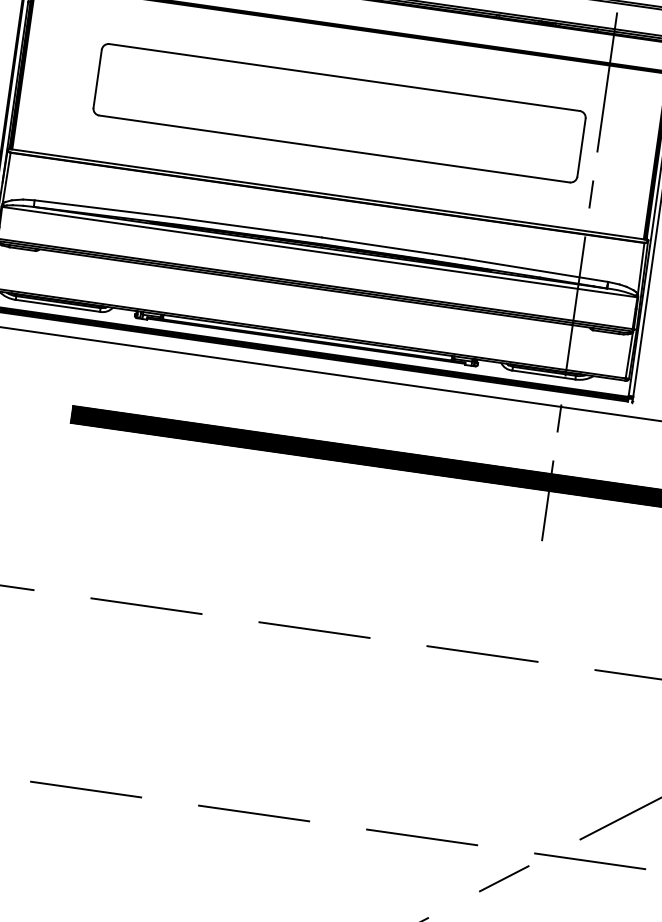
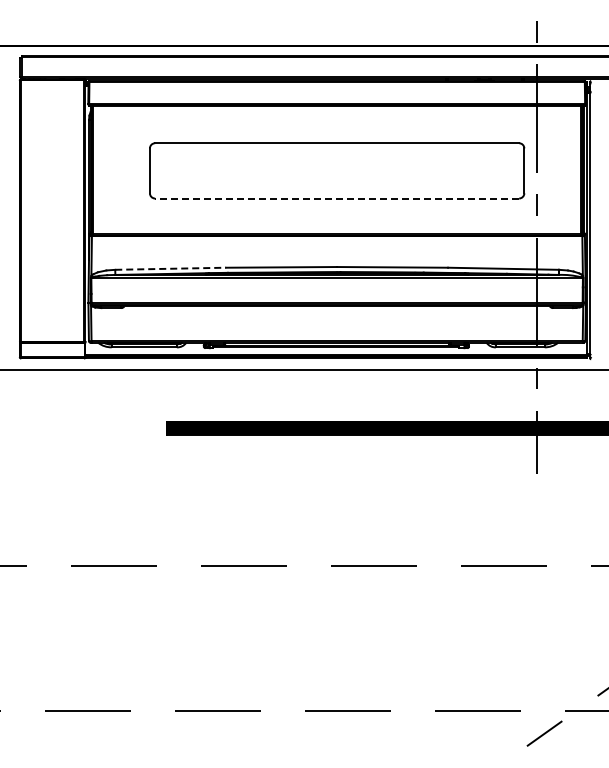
line: (334, 149) -> (337, 198), solid -> dashed
line: (107, 208) -> (171, 268), solid -> dashed

